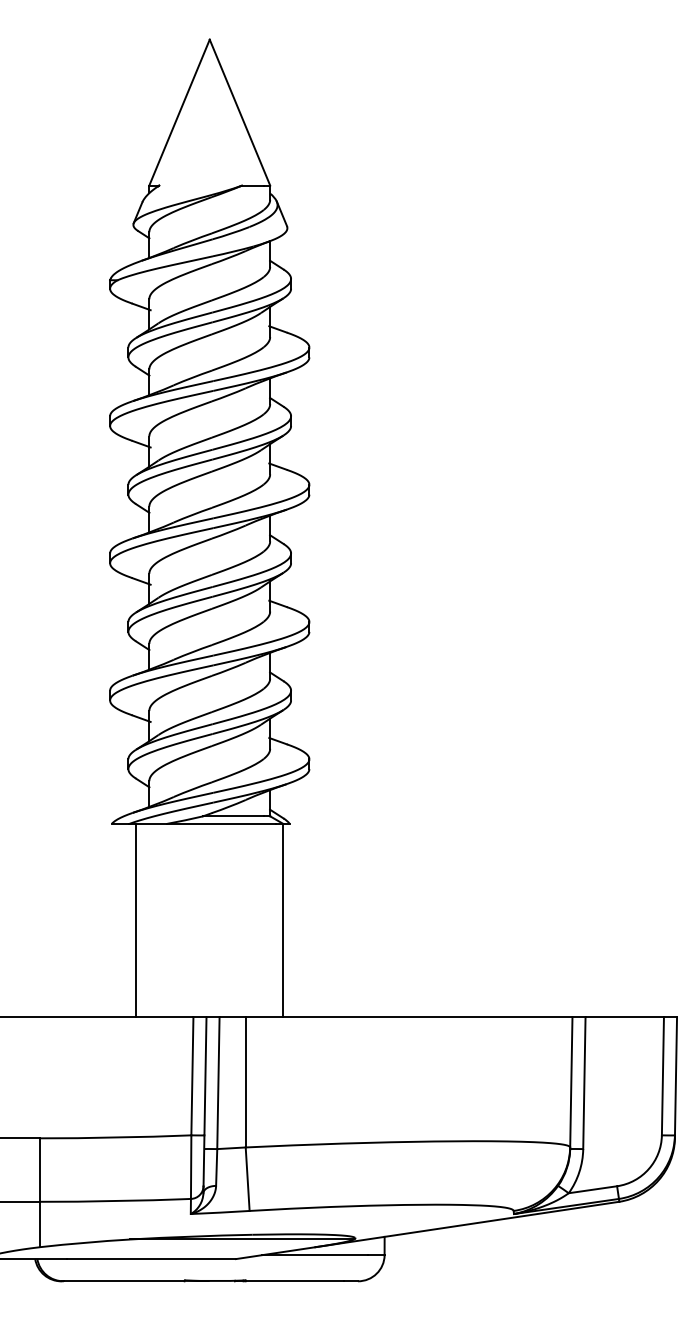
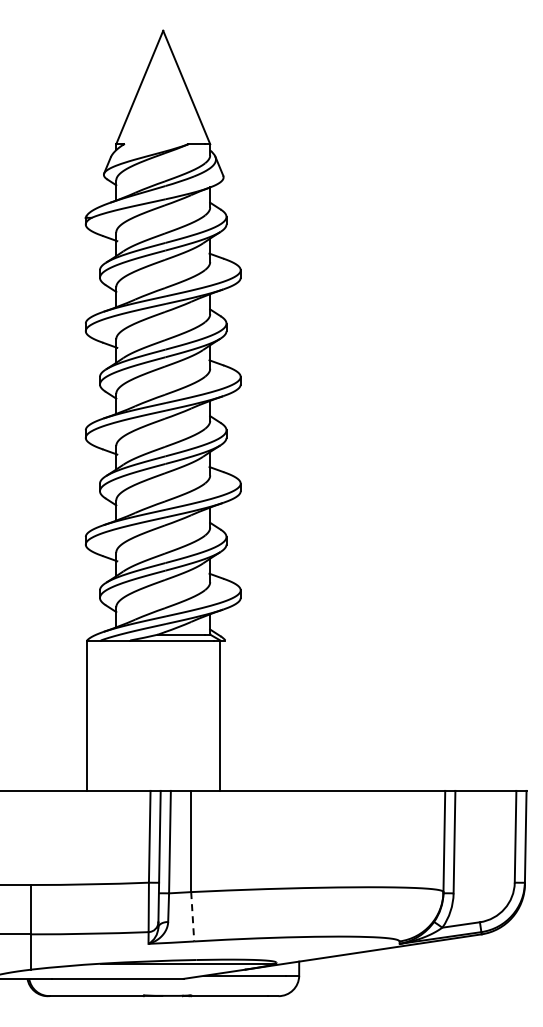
line: (136, 920) -> (87, 715), moved
line: (247, 1178) -> (192, 916), solid -> dashed

